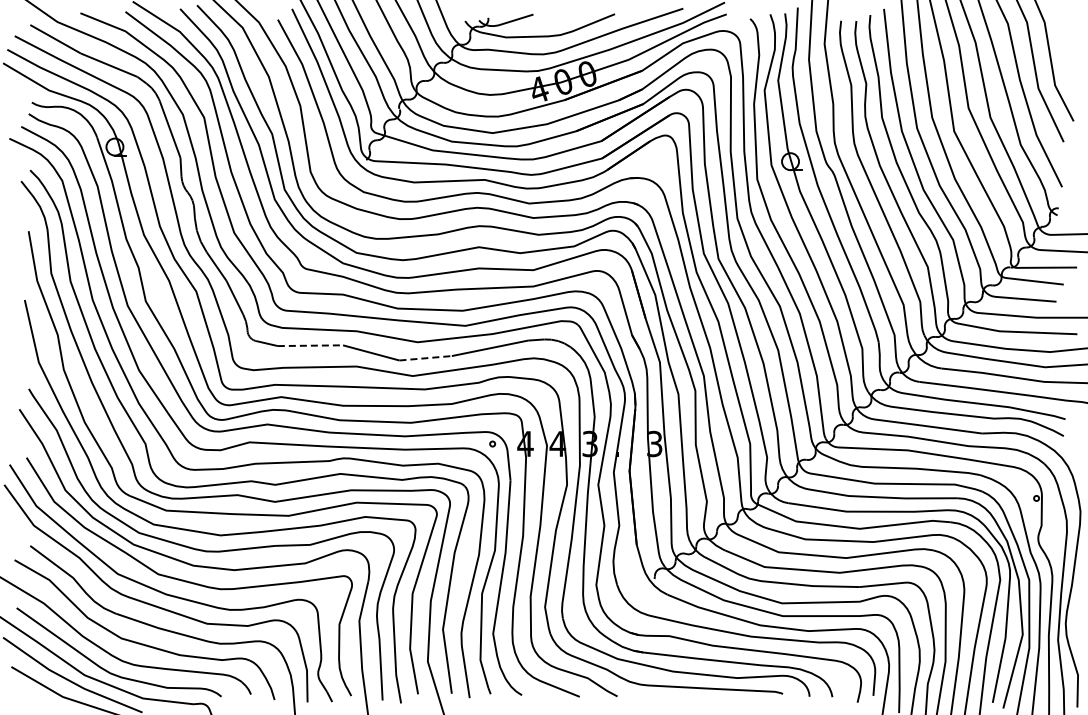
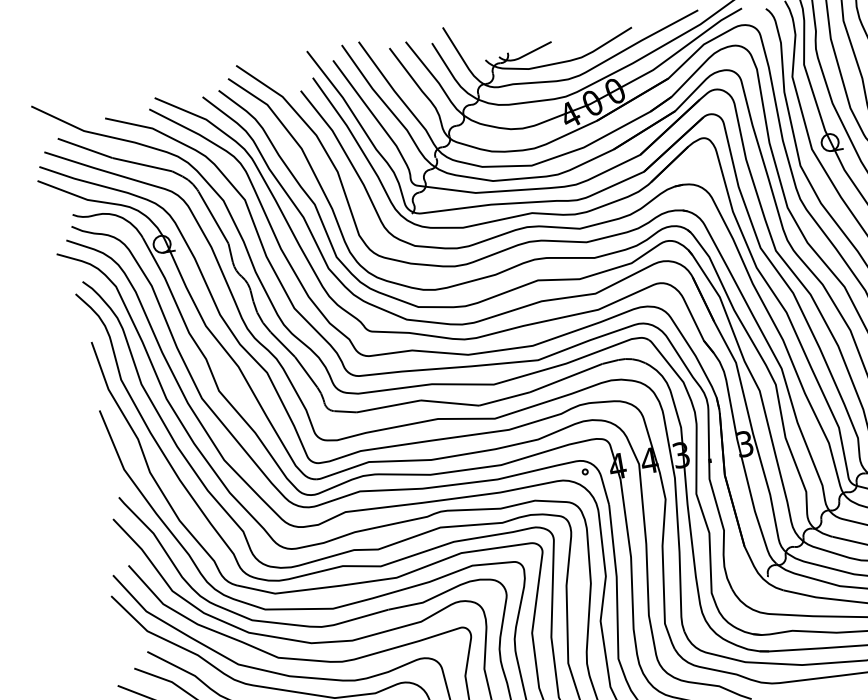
line: (310, 345) -> (388, 406), dashed -> solid
line: (426, 358) -> (505, 399), dashed -> solid

